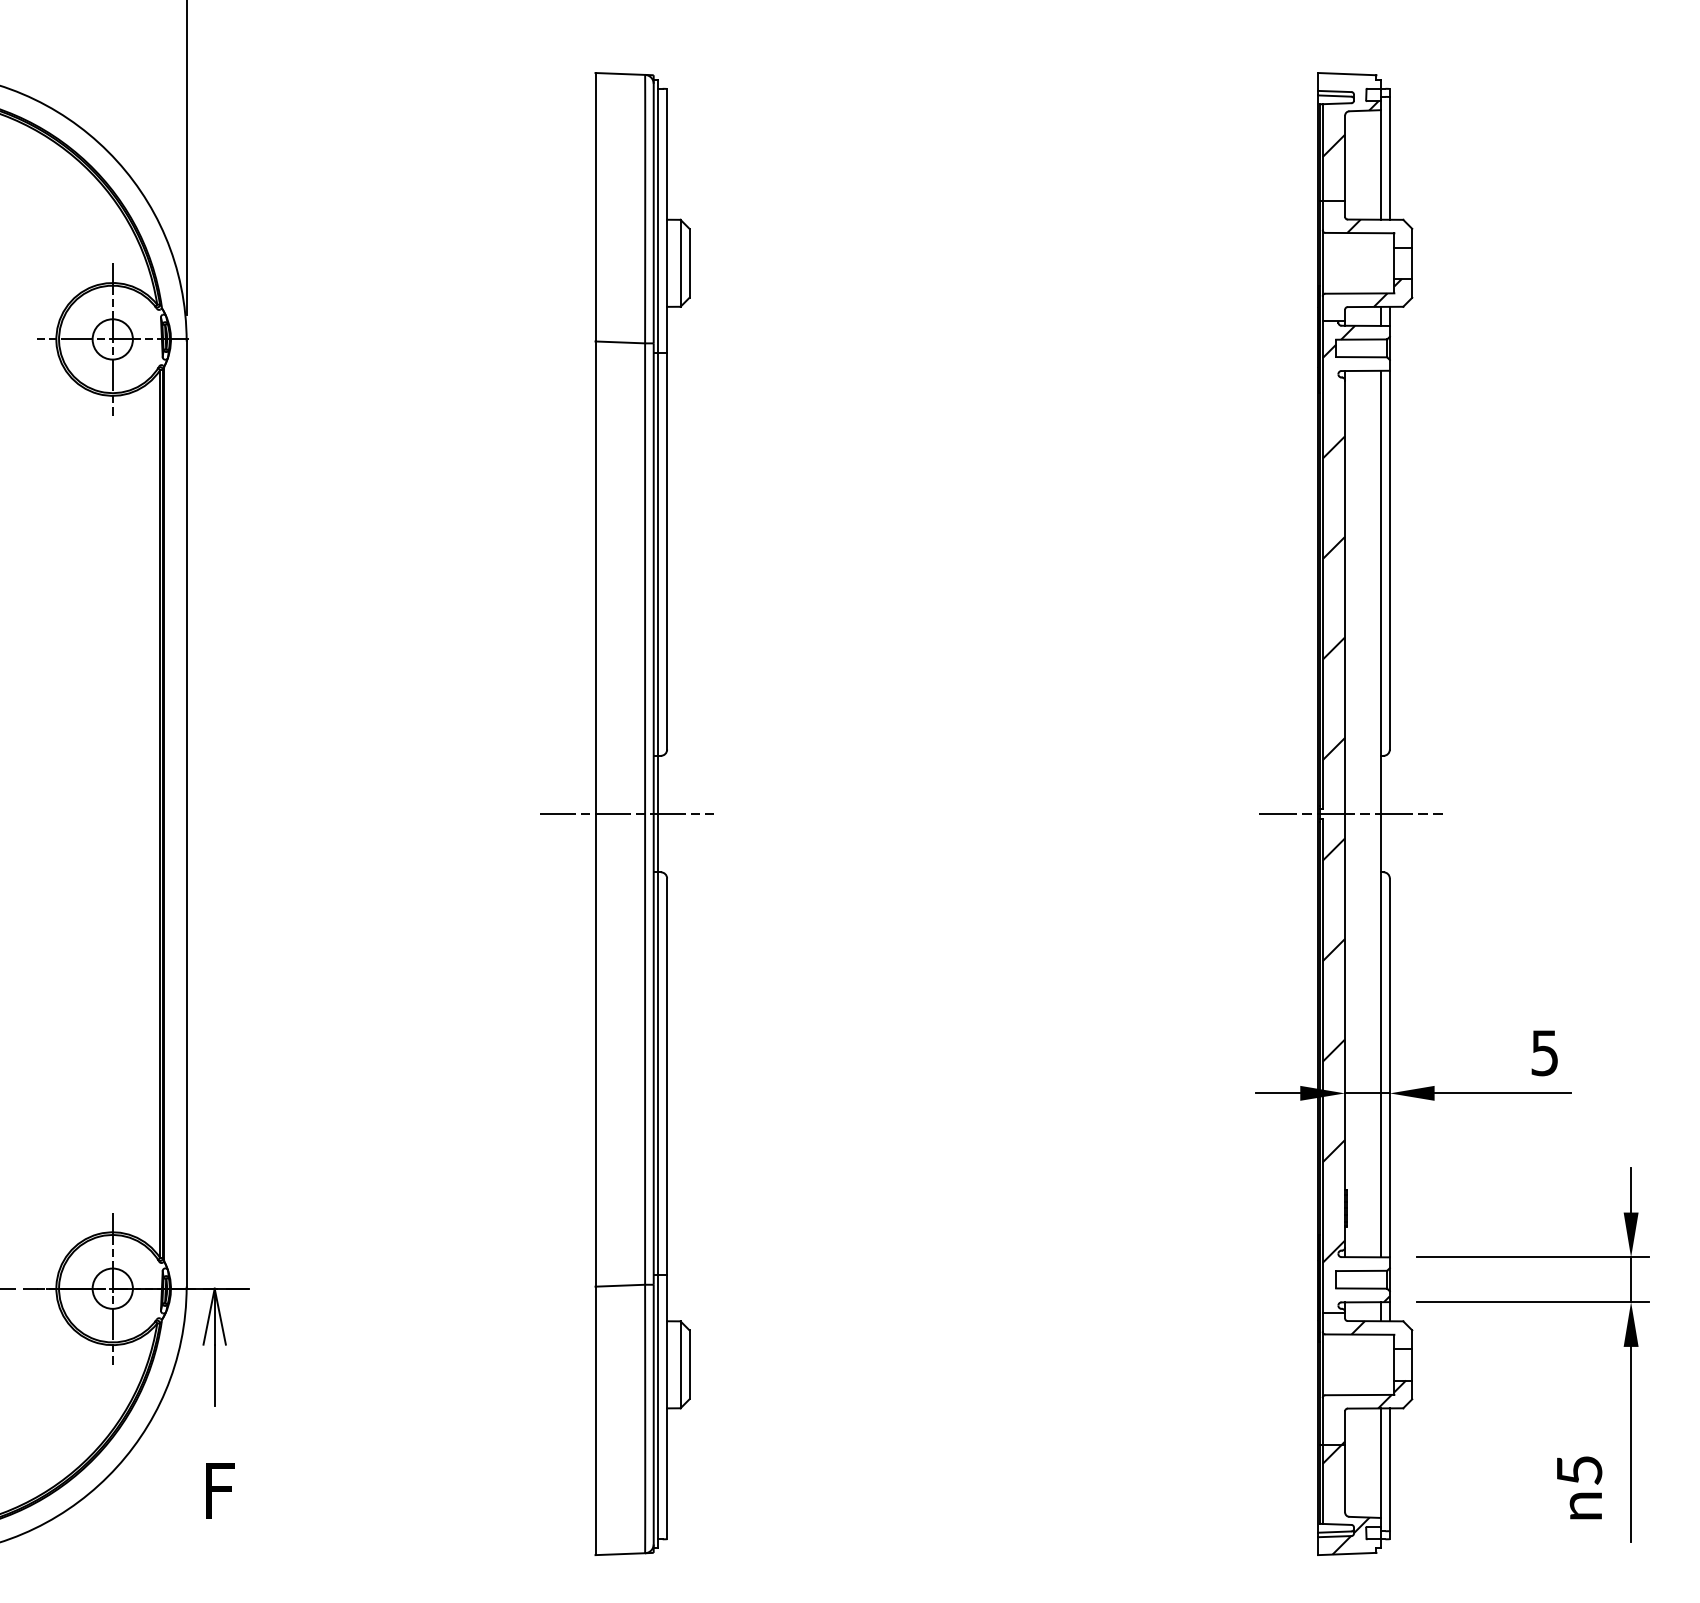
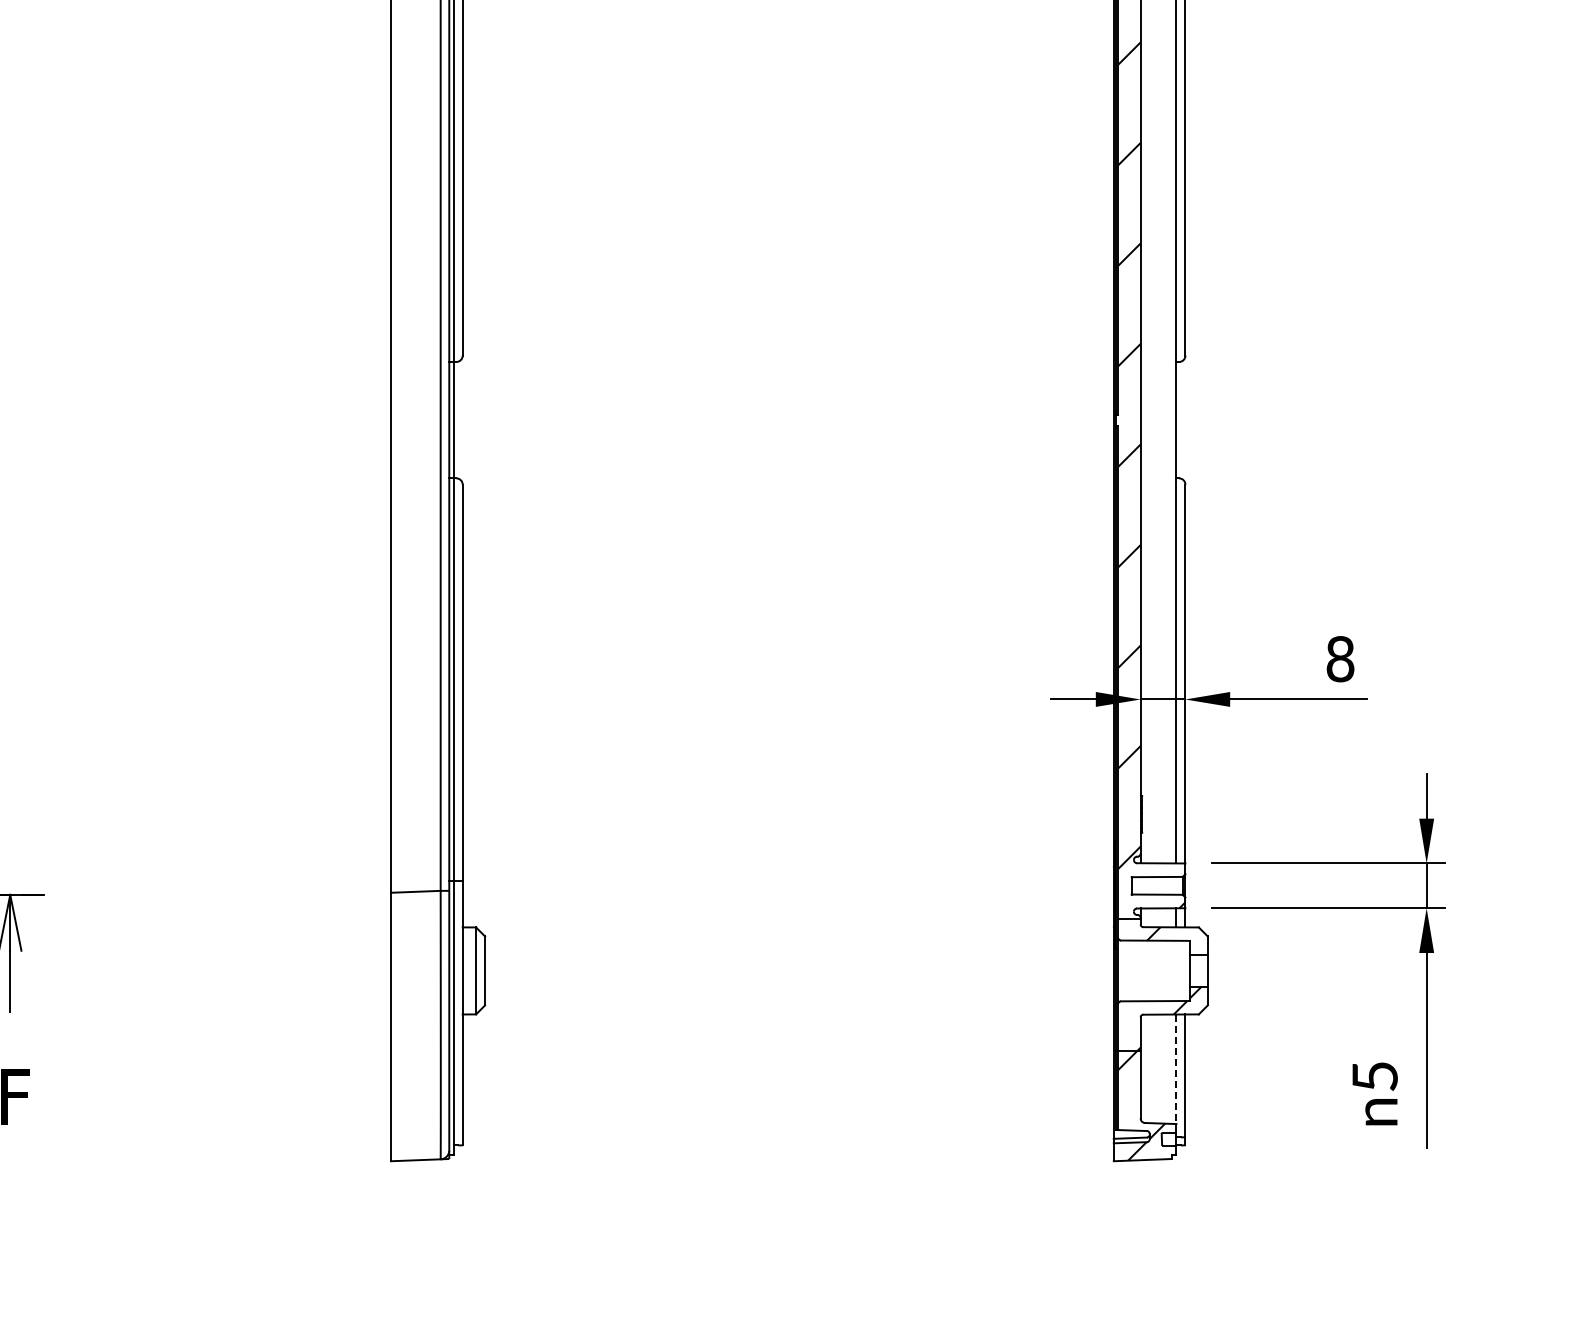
line: (626, 814) -> (422, 420), removed
line: (1350, 814) -> (1146, 420), removed
text: (1544, 1053) -> (1340, 659), 5 -> 8
line: (1380, 1463) -> (1176, 1069), solid -> dashed

